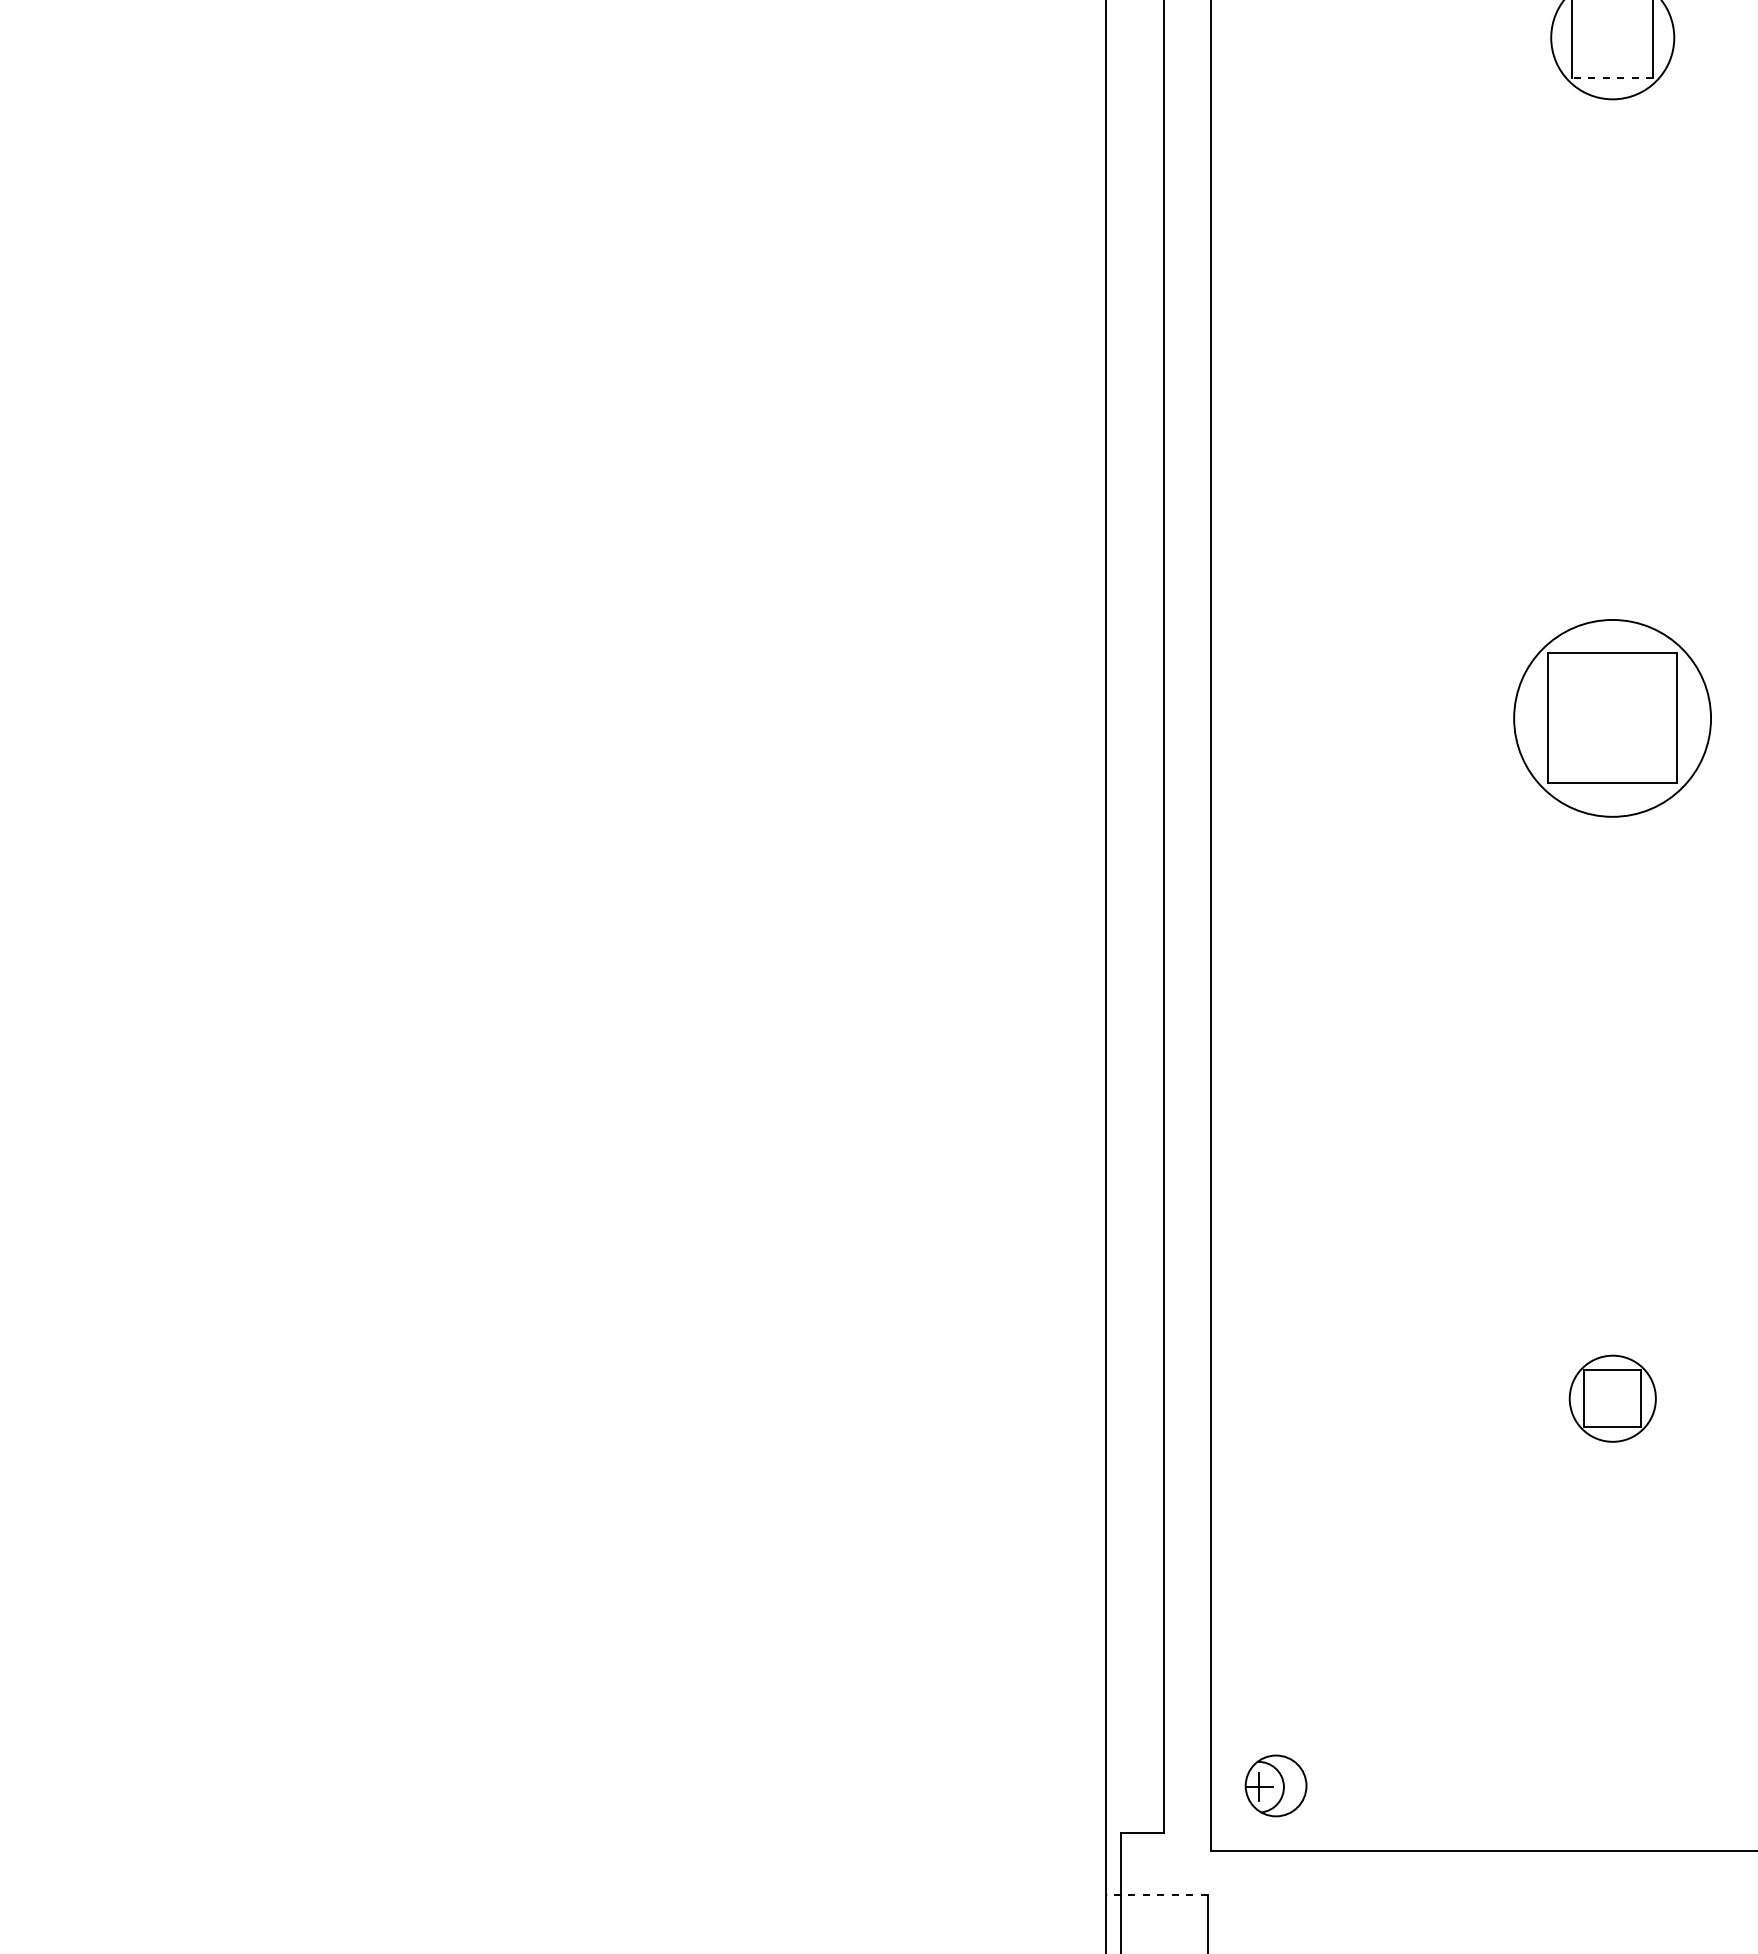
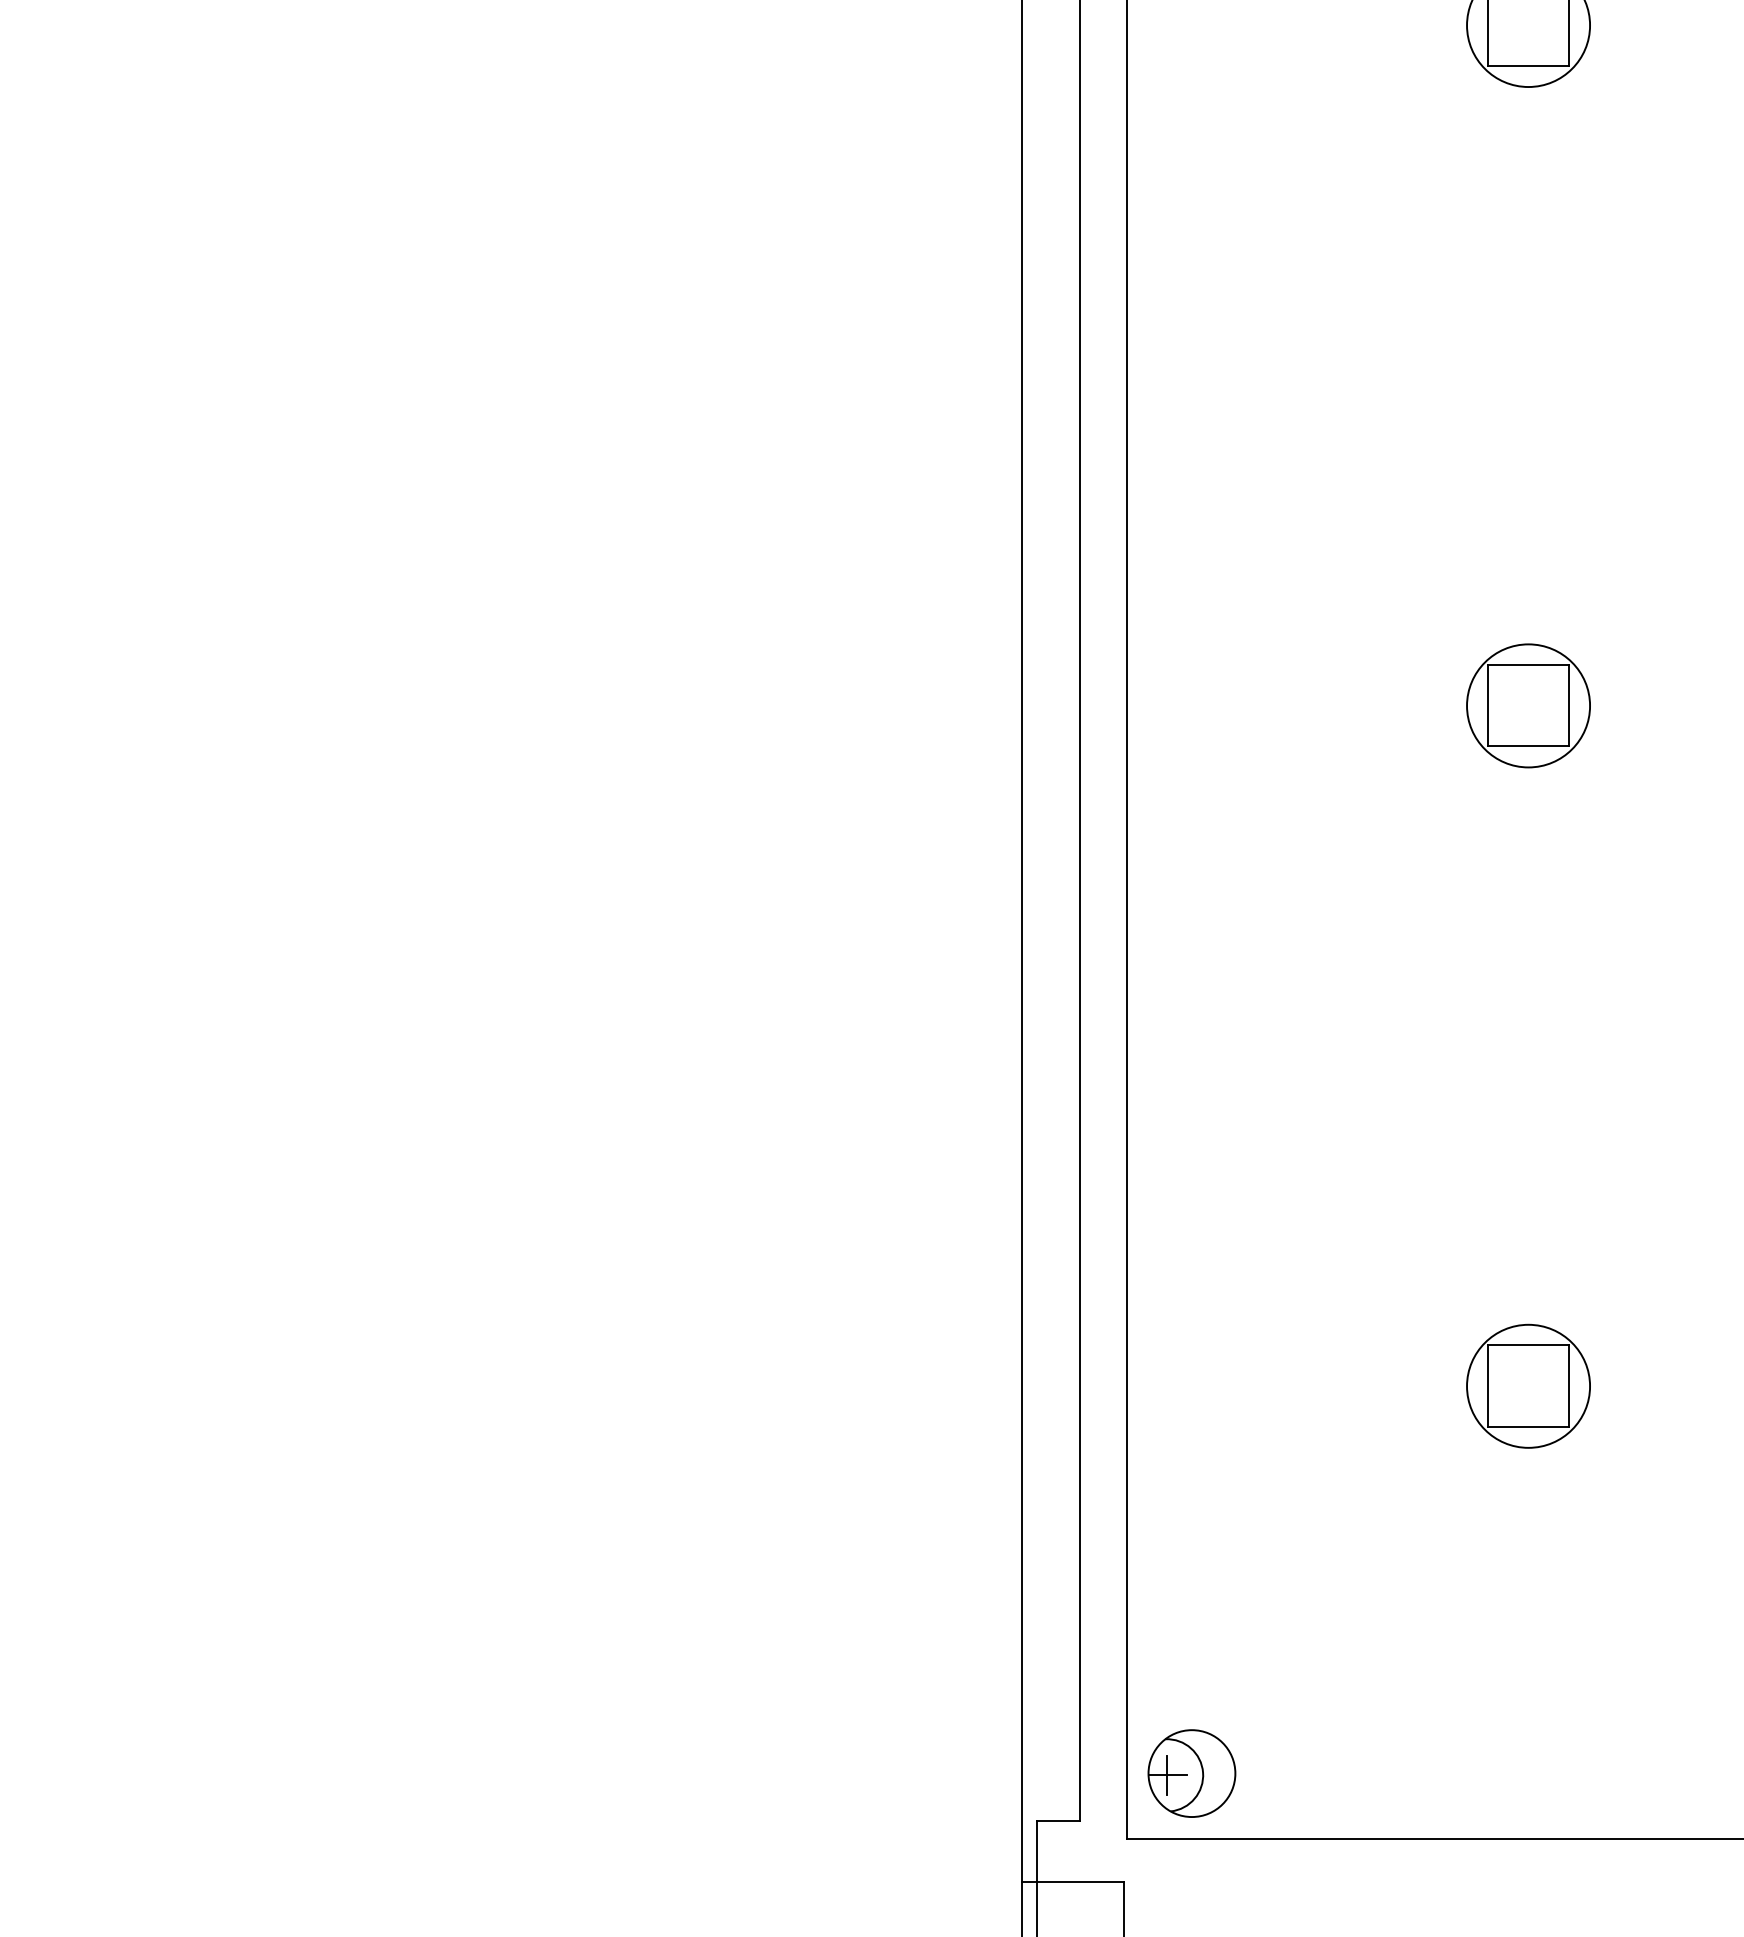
line: (1612, 78) -> (1528, 66), dashed -> solid
part: (1612, 717) -> (1528, 705), size x0.62
part: (1612, 1398) -> (1528, 1386), size x1.43
part: (1275, 1785) -> (1191, 1773), size x1.43
line: (1157, 1894) -> (1073, 1882), dashed -> solid

